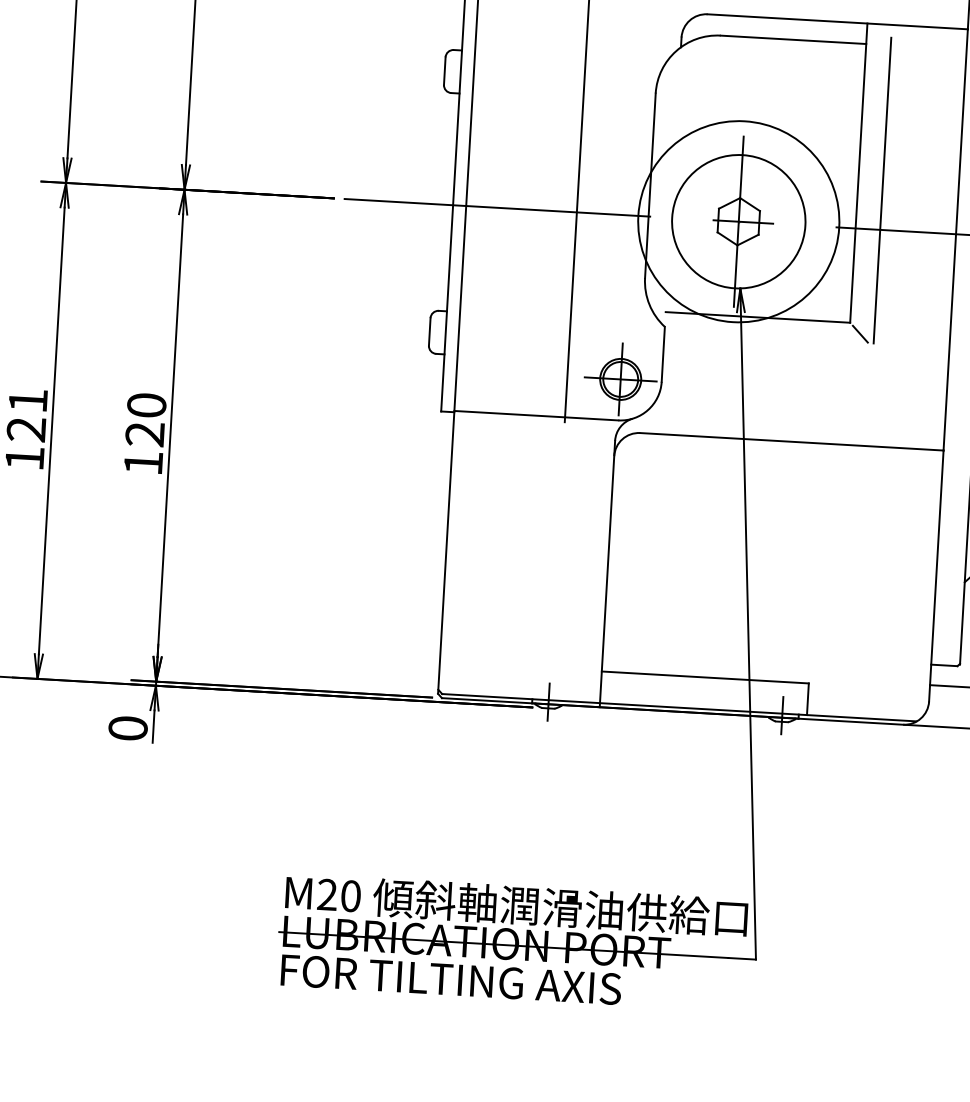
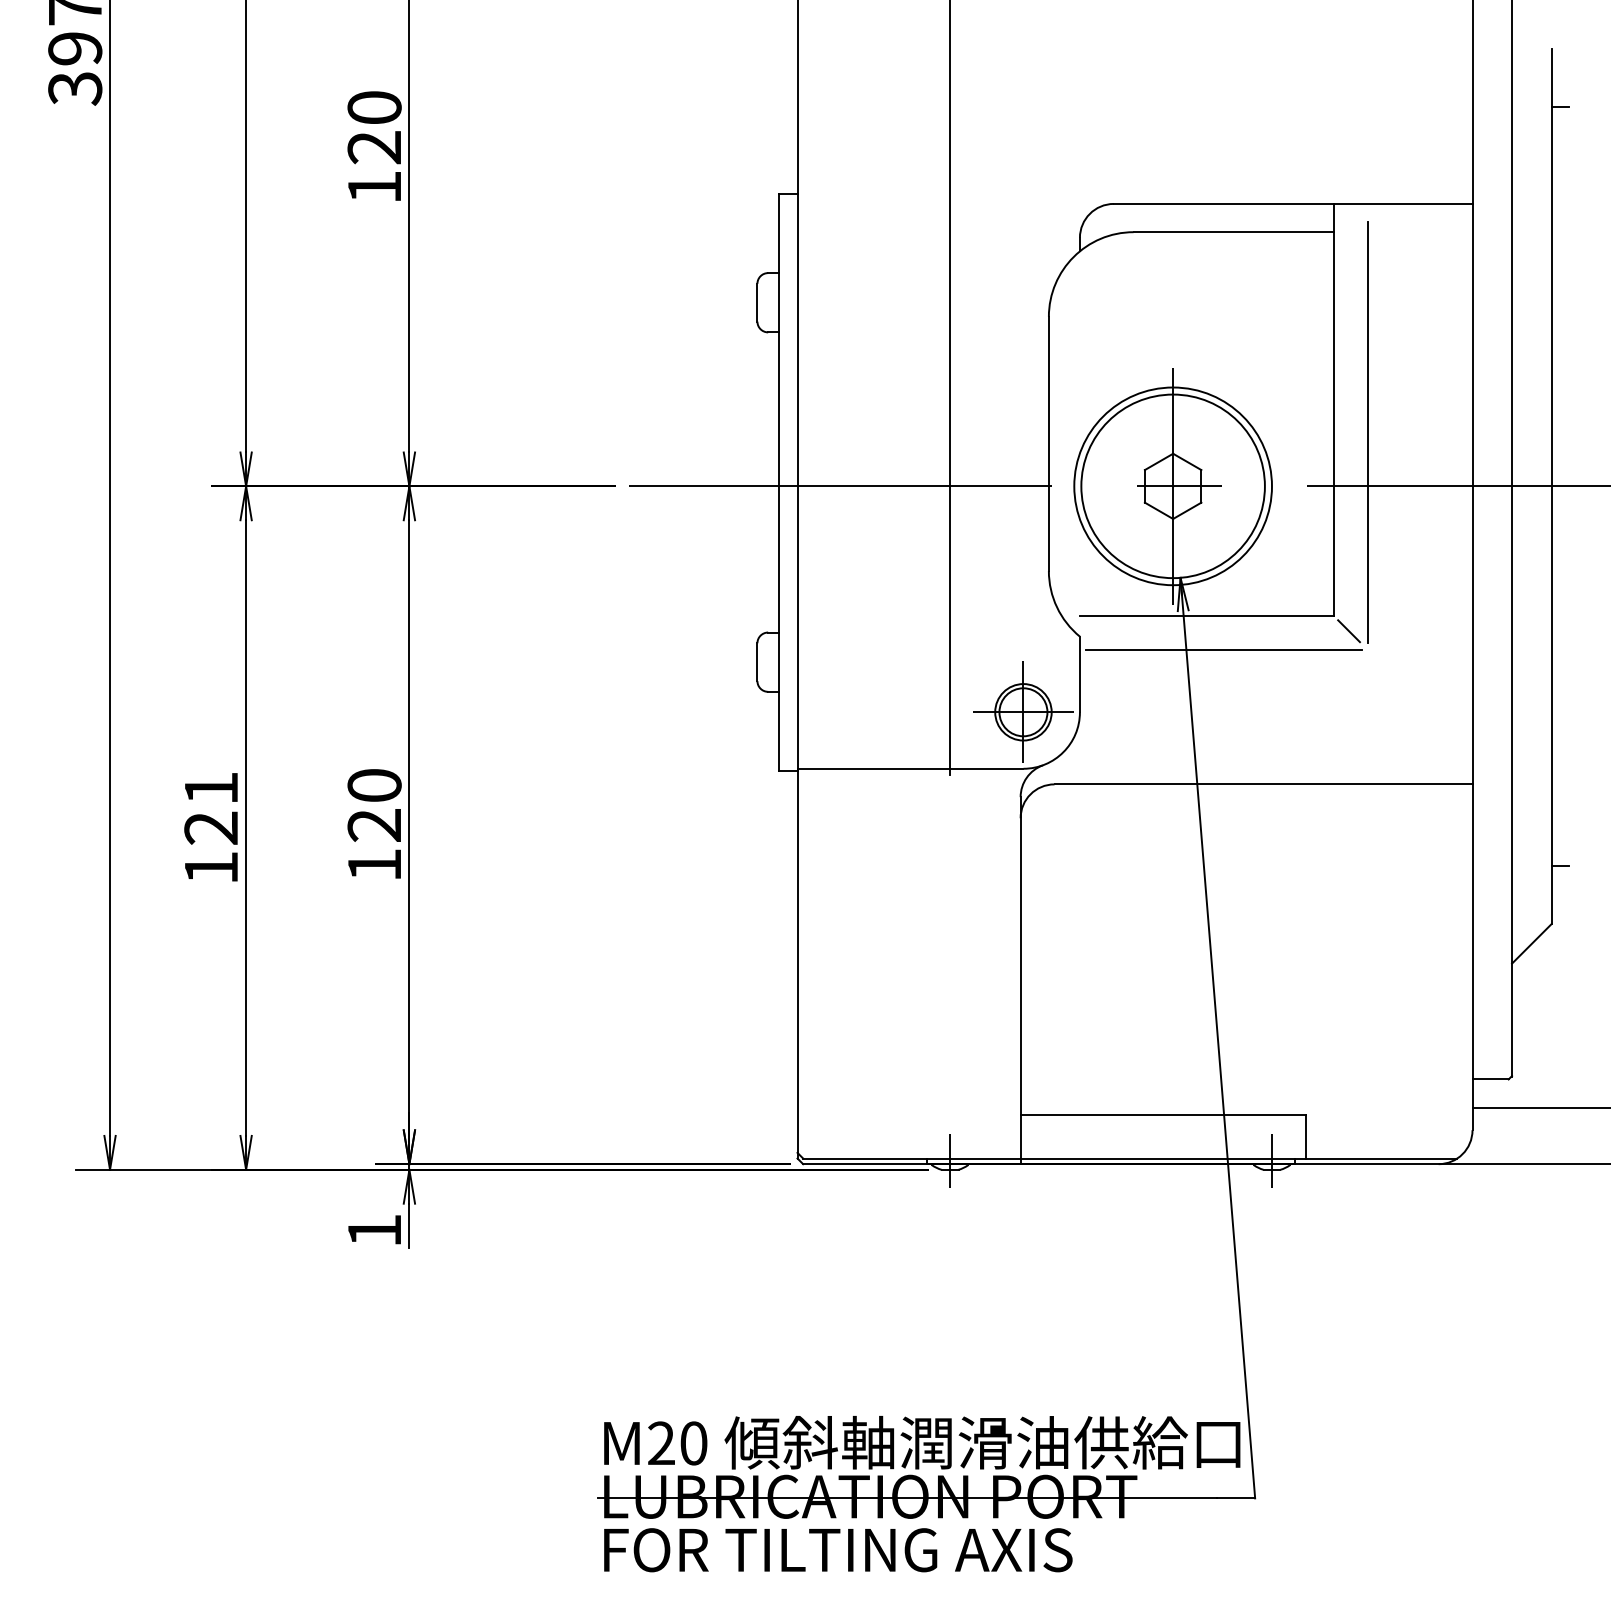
circle: (738, 221) -> (1172, 486), size x0.71
line: (768, 342) -> (1223, 650), added
text: (128, 728) -> (374, 1230), 0 -> 1

